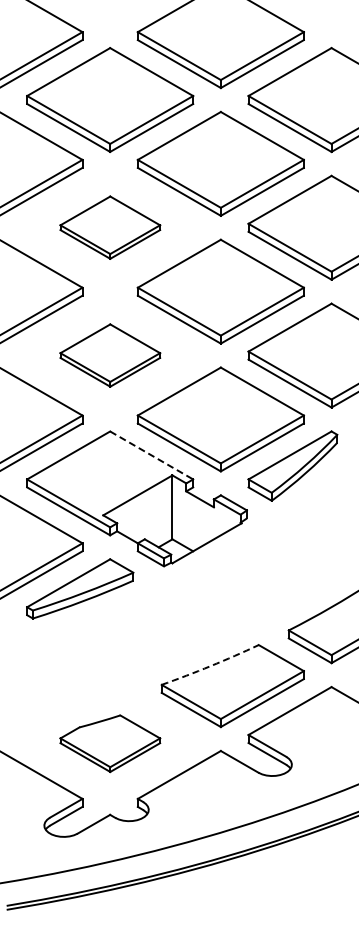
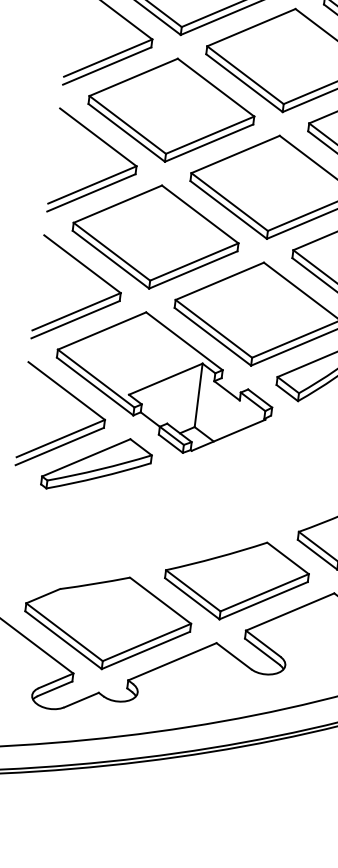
part: (110, 227) -> (171, 109), size x1.67
part: (110, 355) -> (155, 237), size x1.67
line: (151, 455) -> (184, 341), dashed -> solid
arc: (210, 666) -> (216, 557), dashed -> solid
part: (110, 743) -> (107, 622), size x1.67

